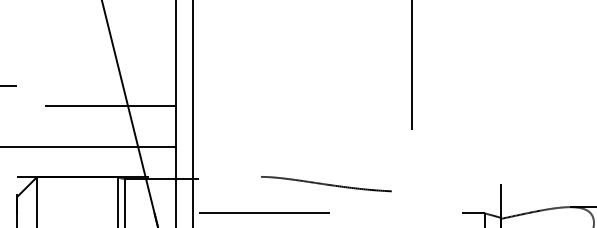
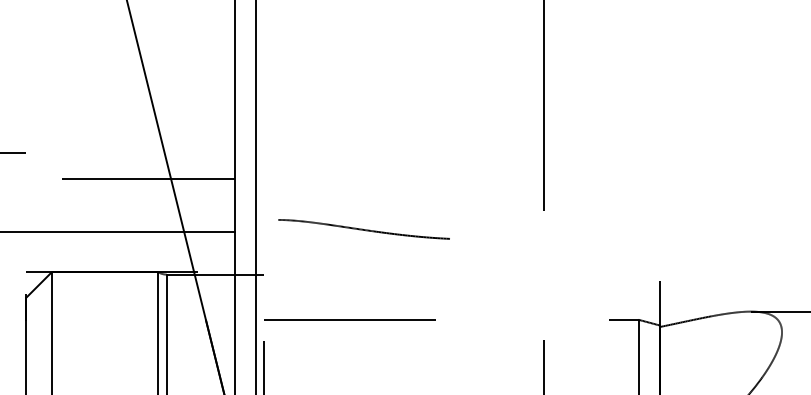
curve: (325, 184) -> (363, 229), moved

